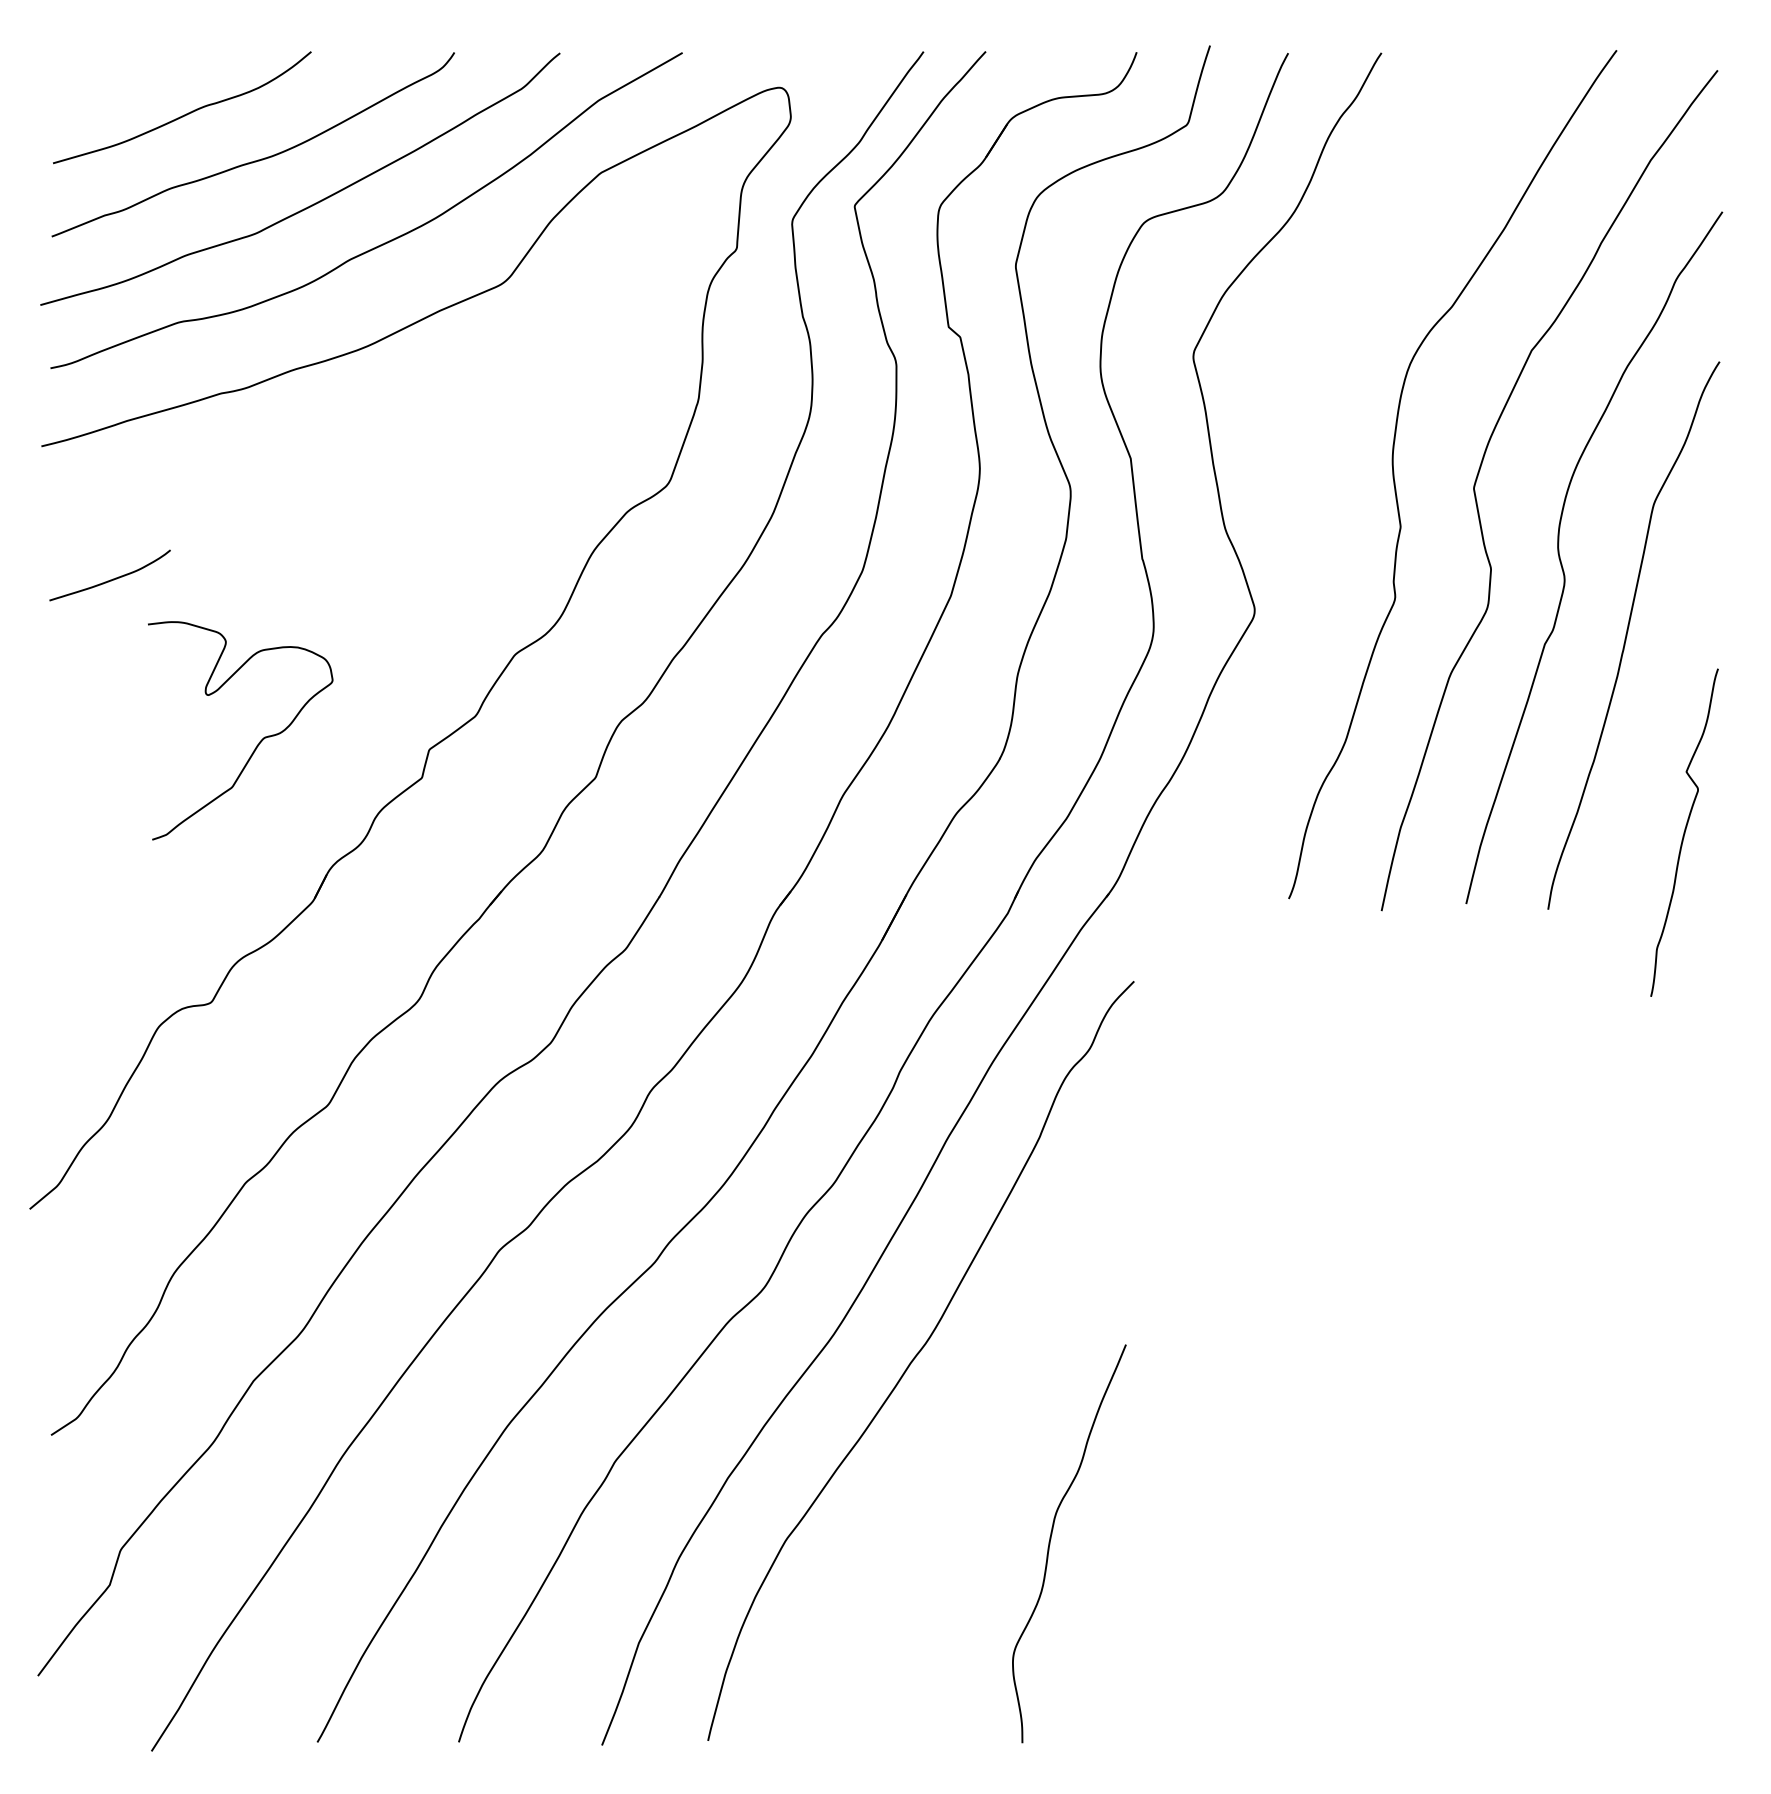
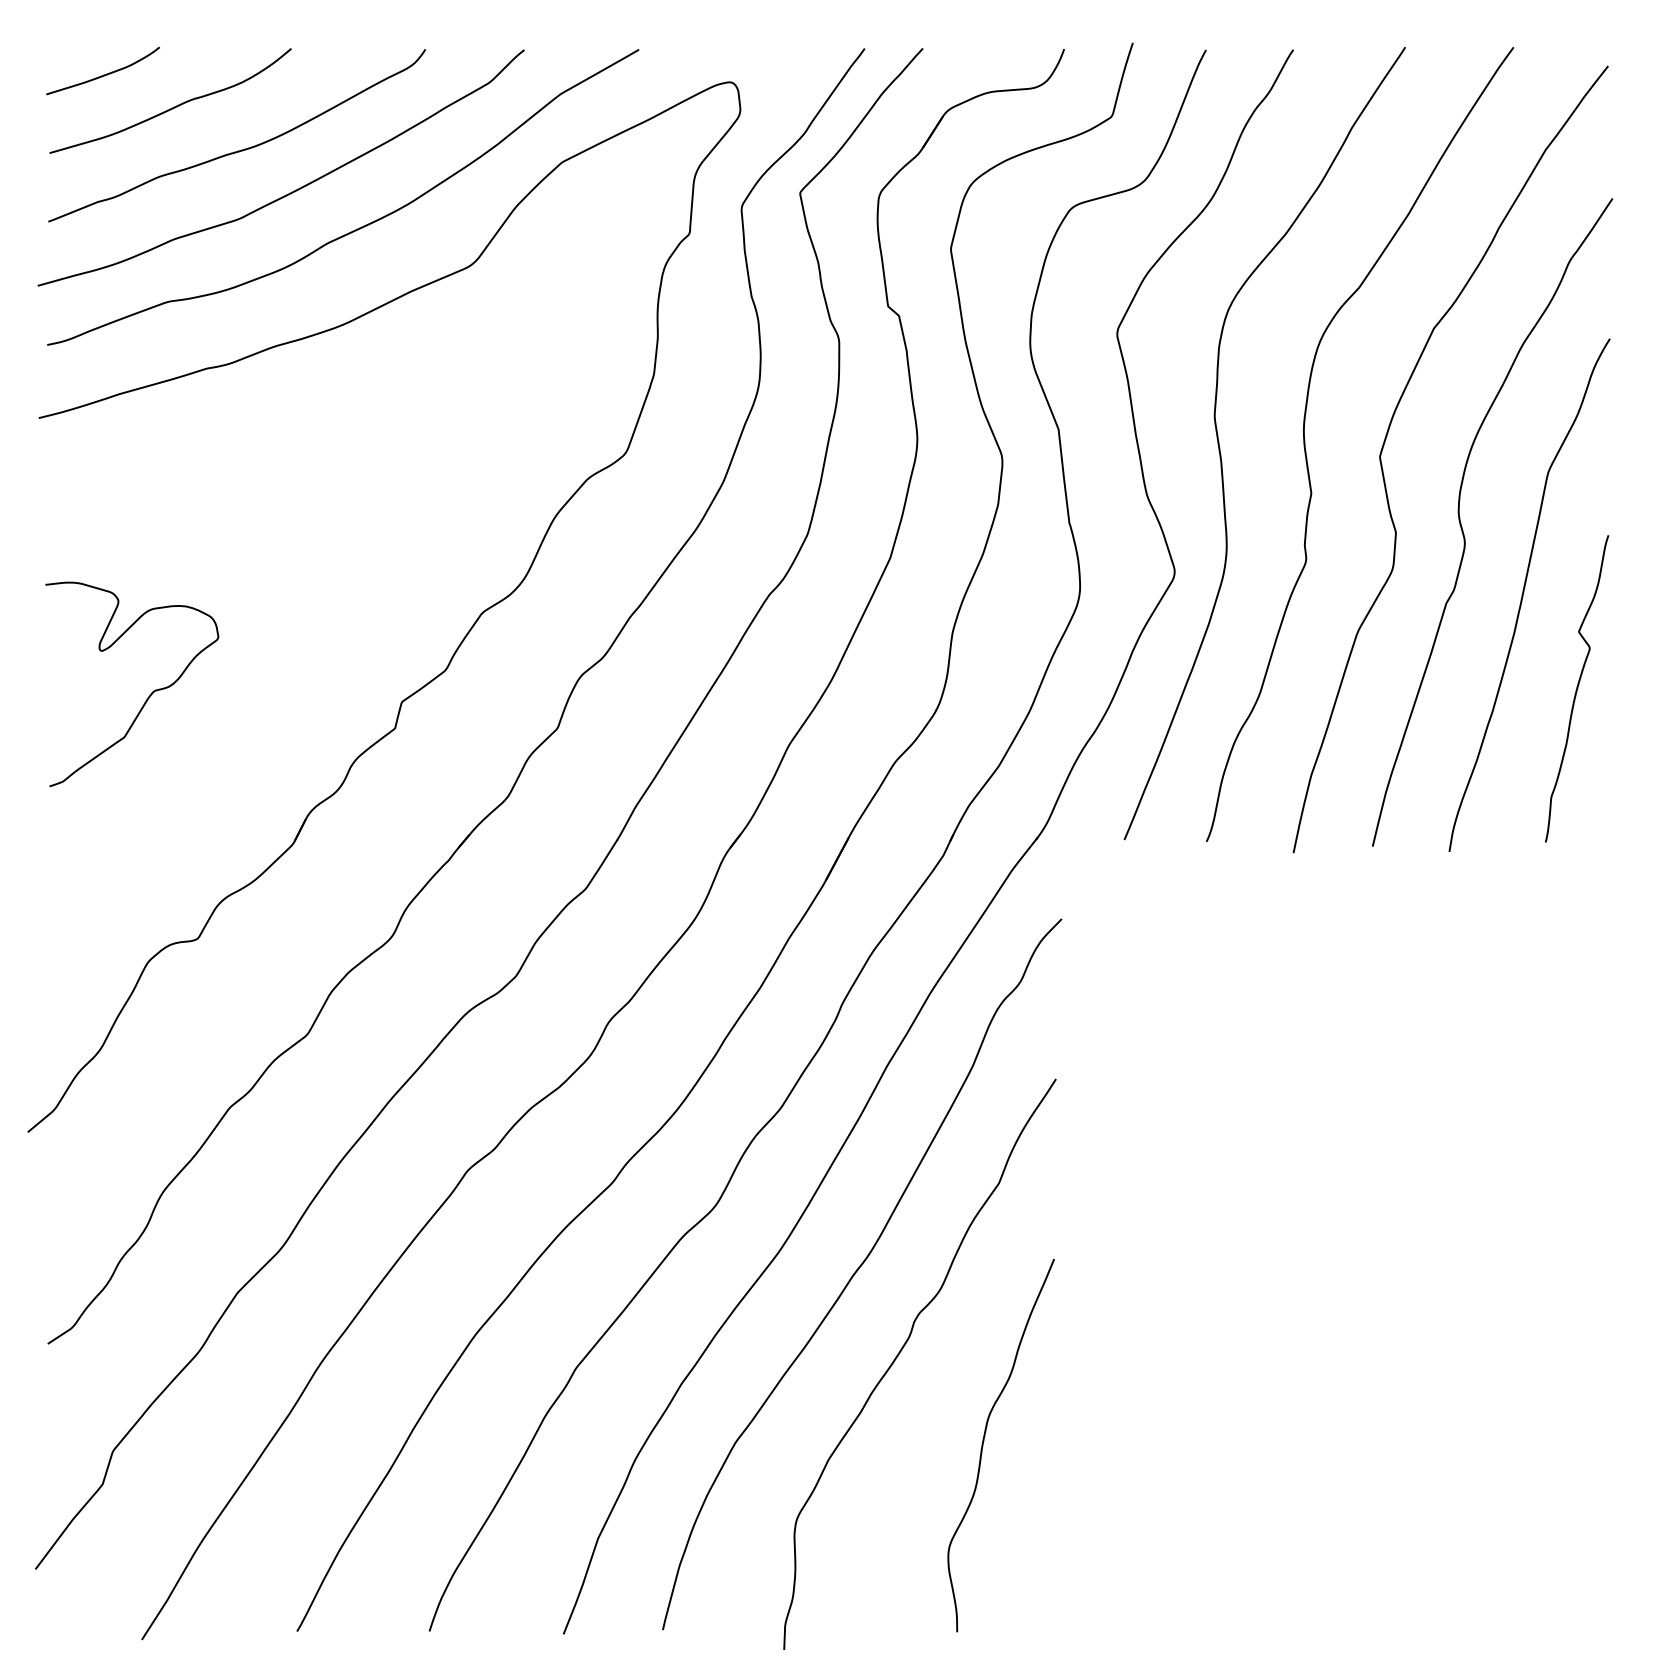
curve: (1303, 477) -> (1220, 447), added
curve: (110, 579) -> (103, 74), moved
curve: (256, 744) -> (147, 697), moved
curve: (1684, 832) -> (1577, 688), moved
curve: (964, 1442) -> (902, 1350), added

